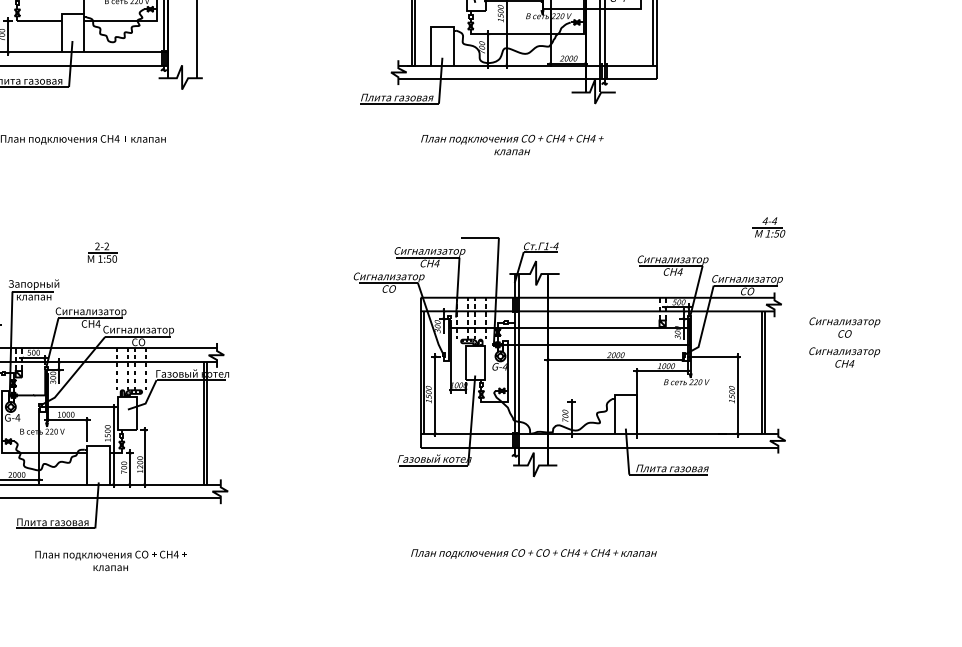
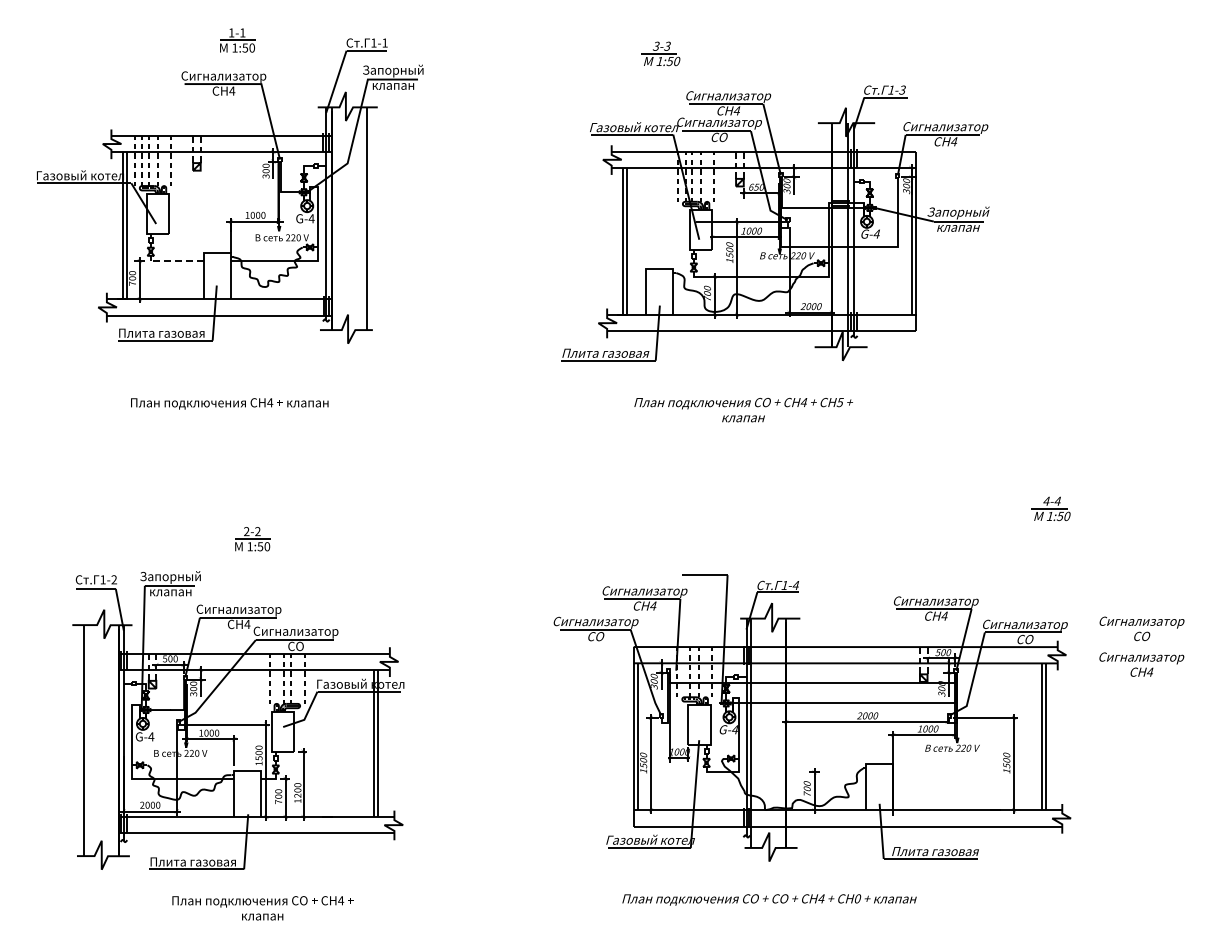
line: (38, 20) -> (176, 261), solid -> dashed
text: (592, 138) -> (839, 402), 4 -> 5
part: (569, 356) -> (812, 717), moved
text: (607, 552) -> (857, 898), 4 -> 0

